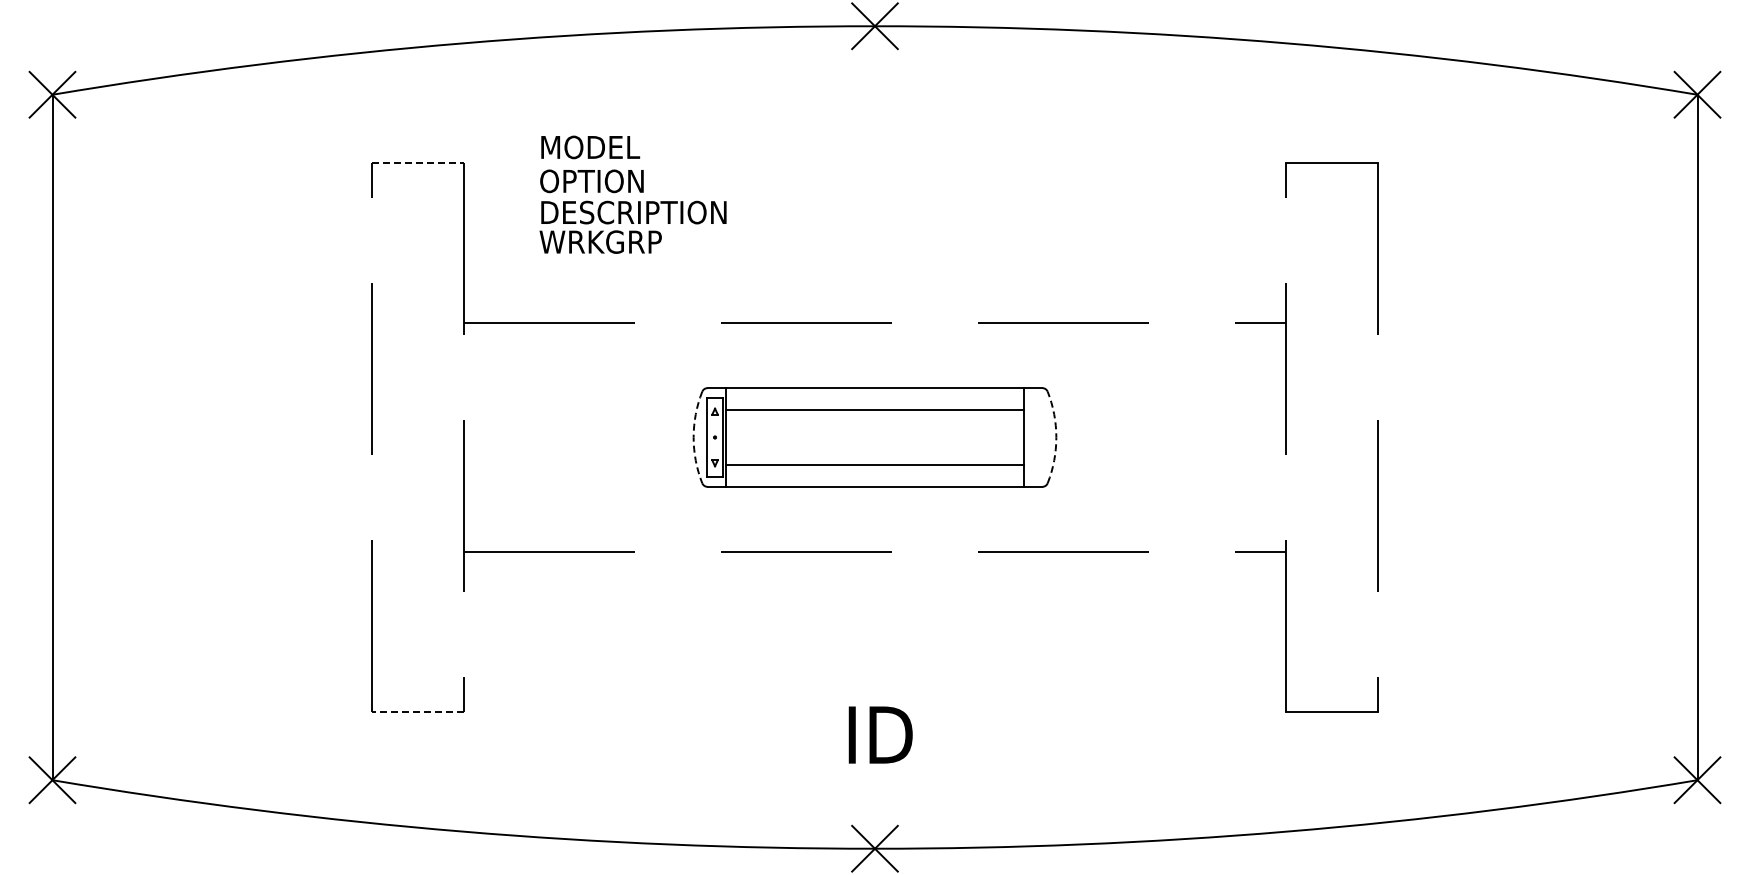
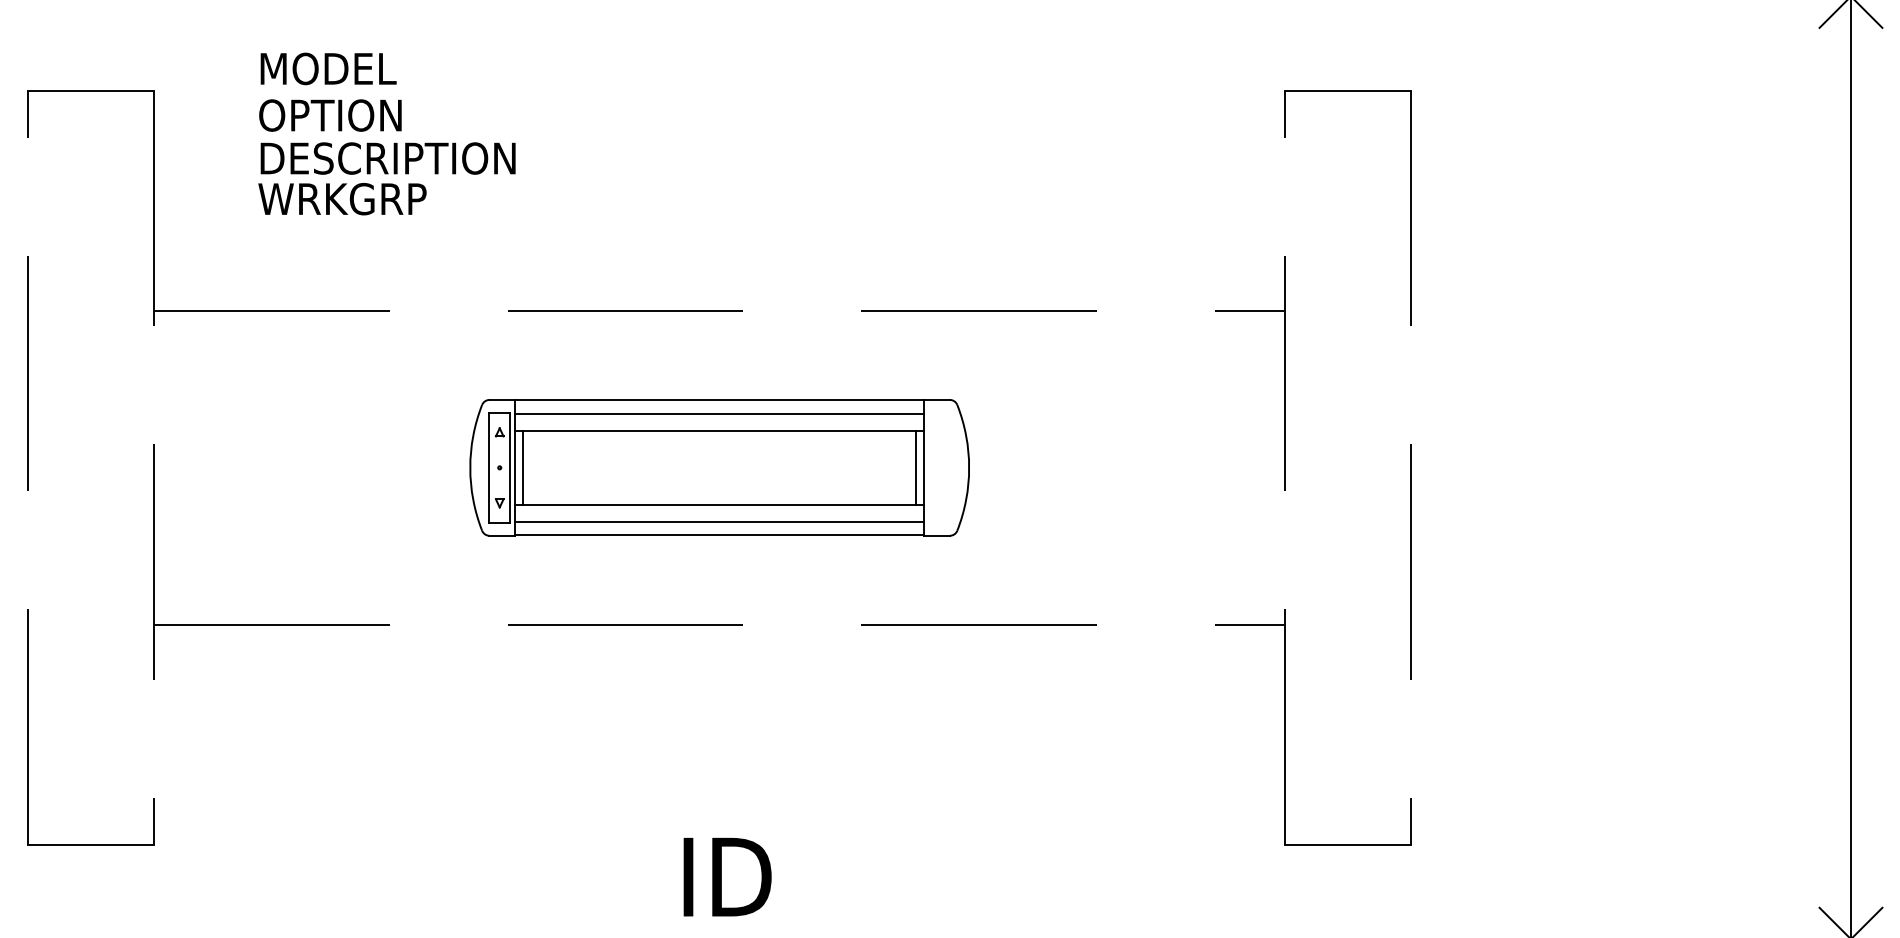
line: (418, 163) -> (91, 91), dashed -> solid
line: (874, 398) -> (719, 414), added
arc: (693, 437) -> (470, 467), dashed -> solid
line: (732, 437) -> (523, 467), added
line: (1017, 437) -> (915, 467), added
arc: (1056, 437) -> (969, 467), dashed -> solid
line: (874, 477) -> (719, 522), added
line: (418, 711) -> (91, 844), dashed -> solid

